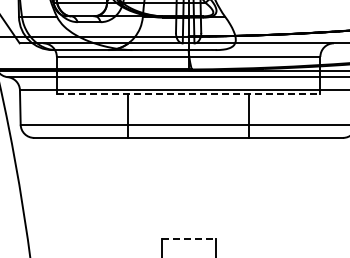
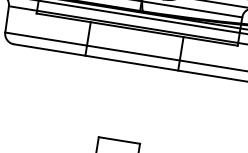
line: (188, 94) -> (137, 30), dashed -> solid
line: (189, 239) -> (120, 140), dashed -> solid

